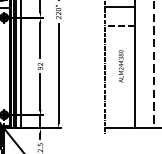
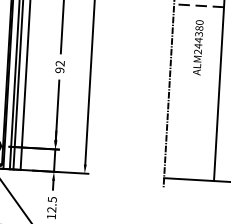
text: (120, 66) -> (197, 47), moved

